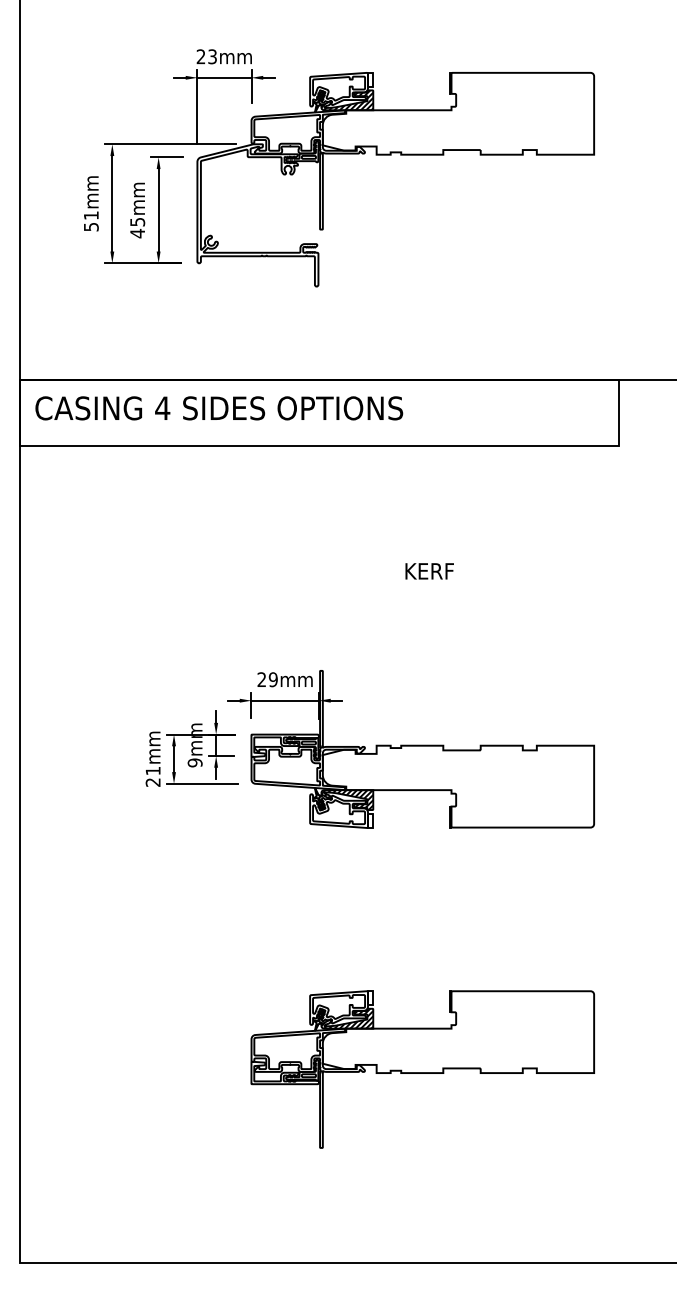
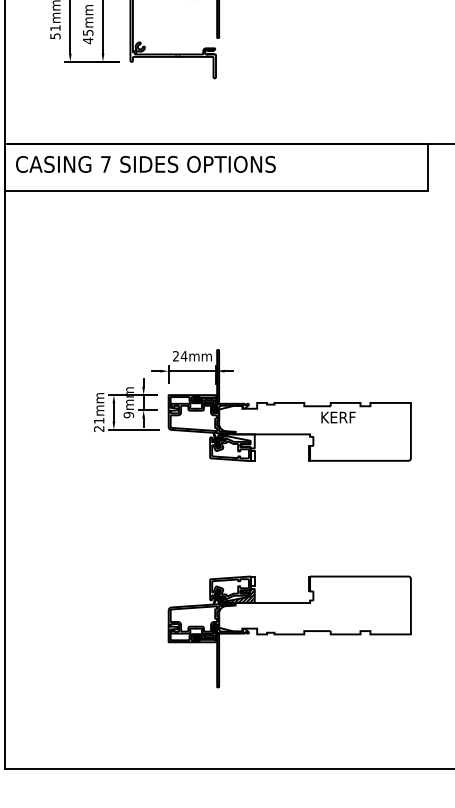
text: (162, 407) -> (105, 163), 4 -> 7
text: (429, 571) -> (338, 417), moved
text: (273, 679) -> (184, 356), 29mm -> 24mm
hatch: (347, 800) -> (236, 441), removed

